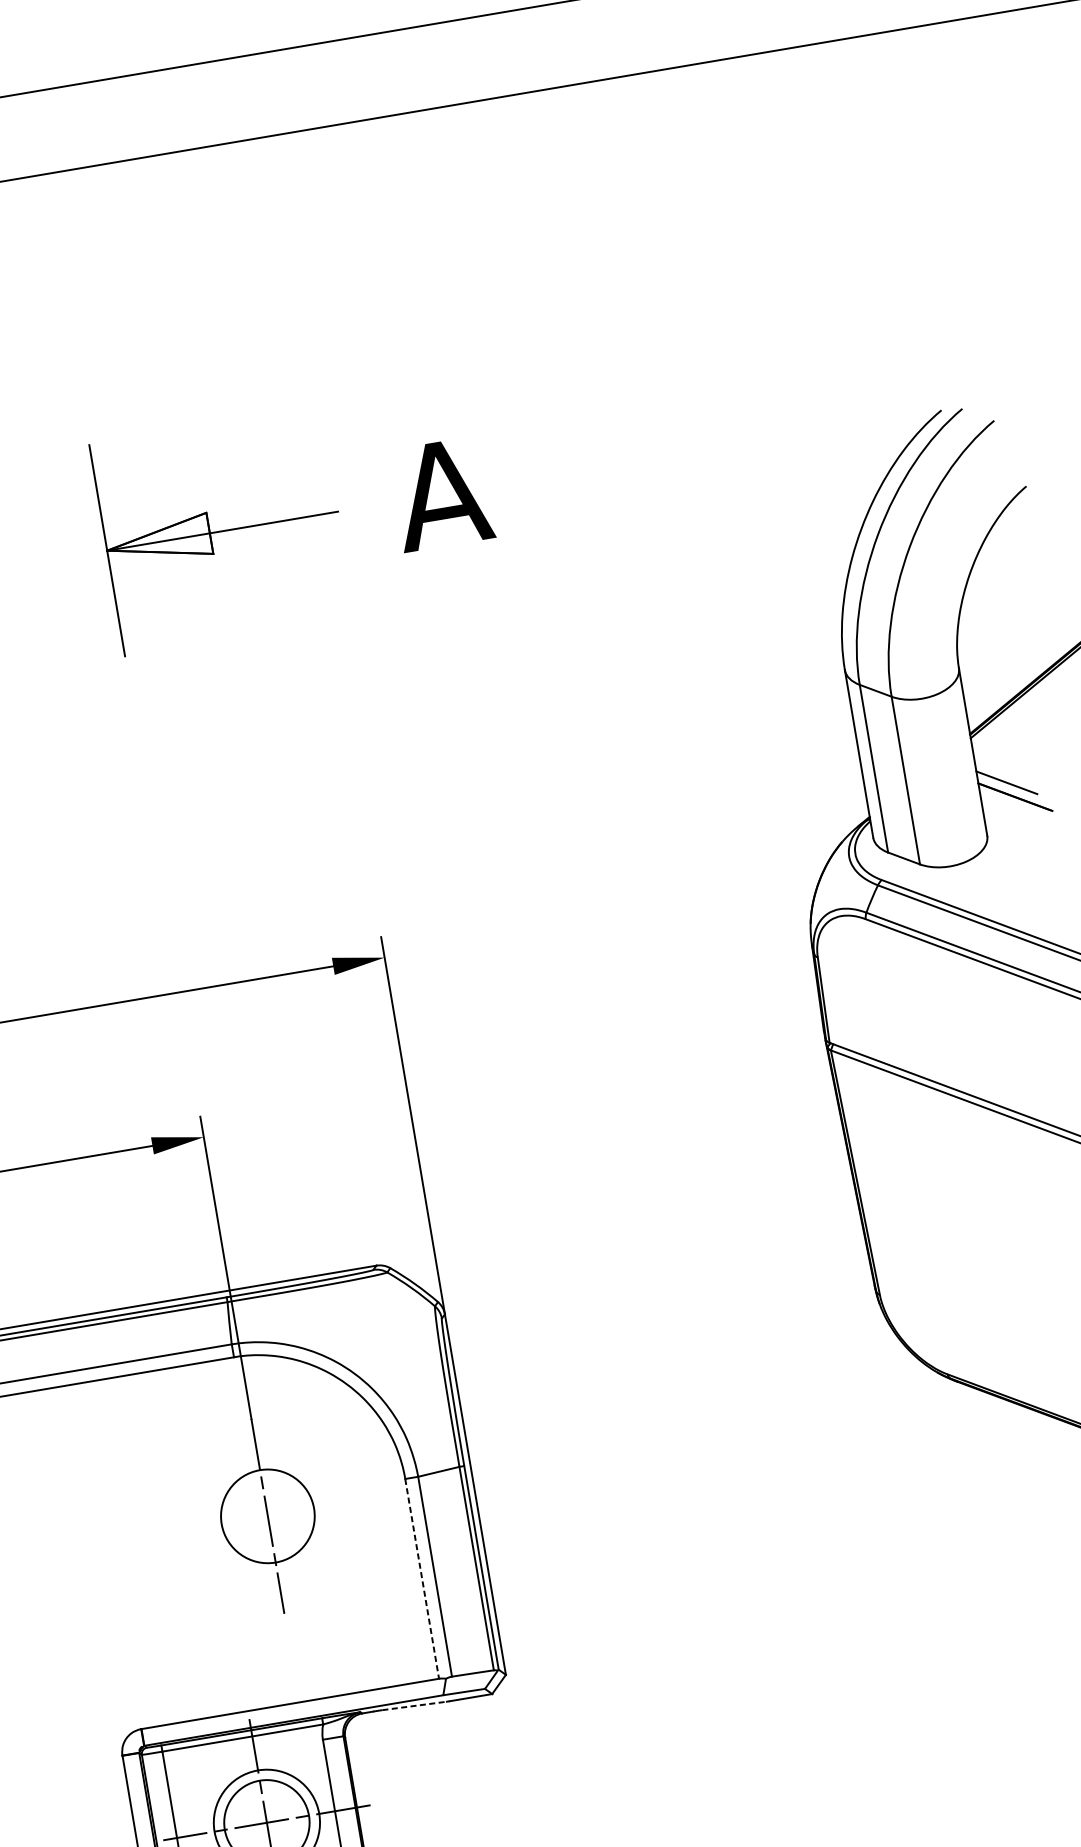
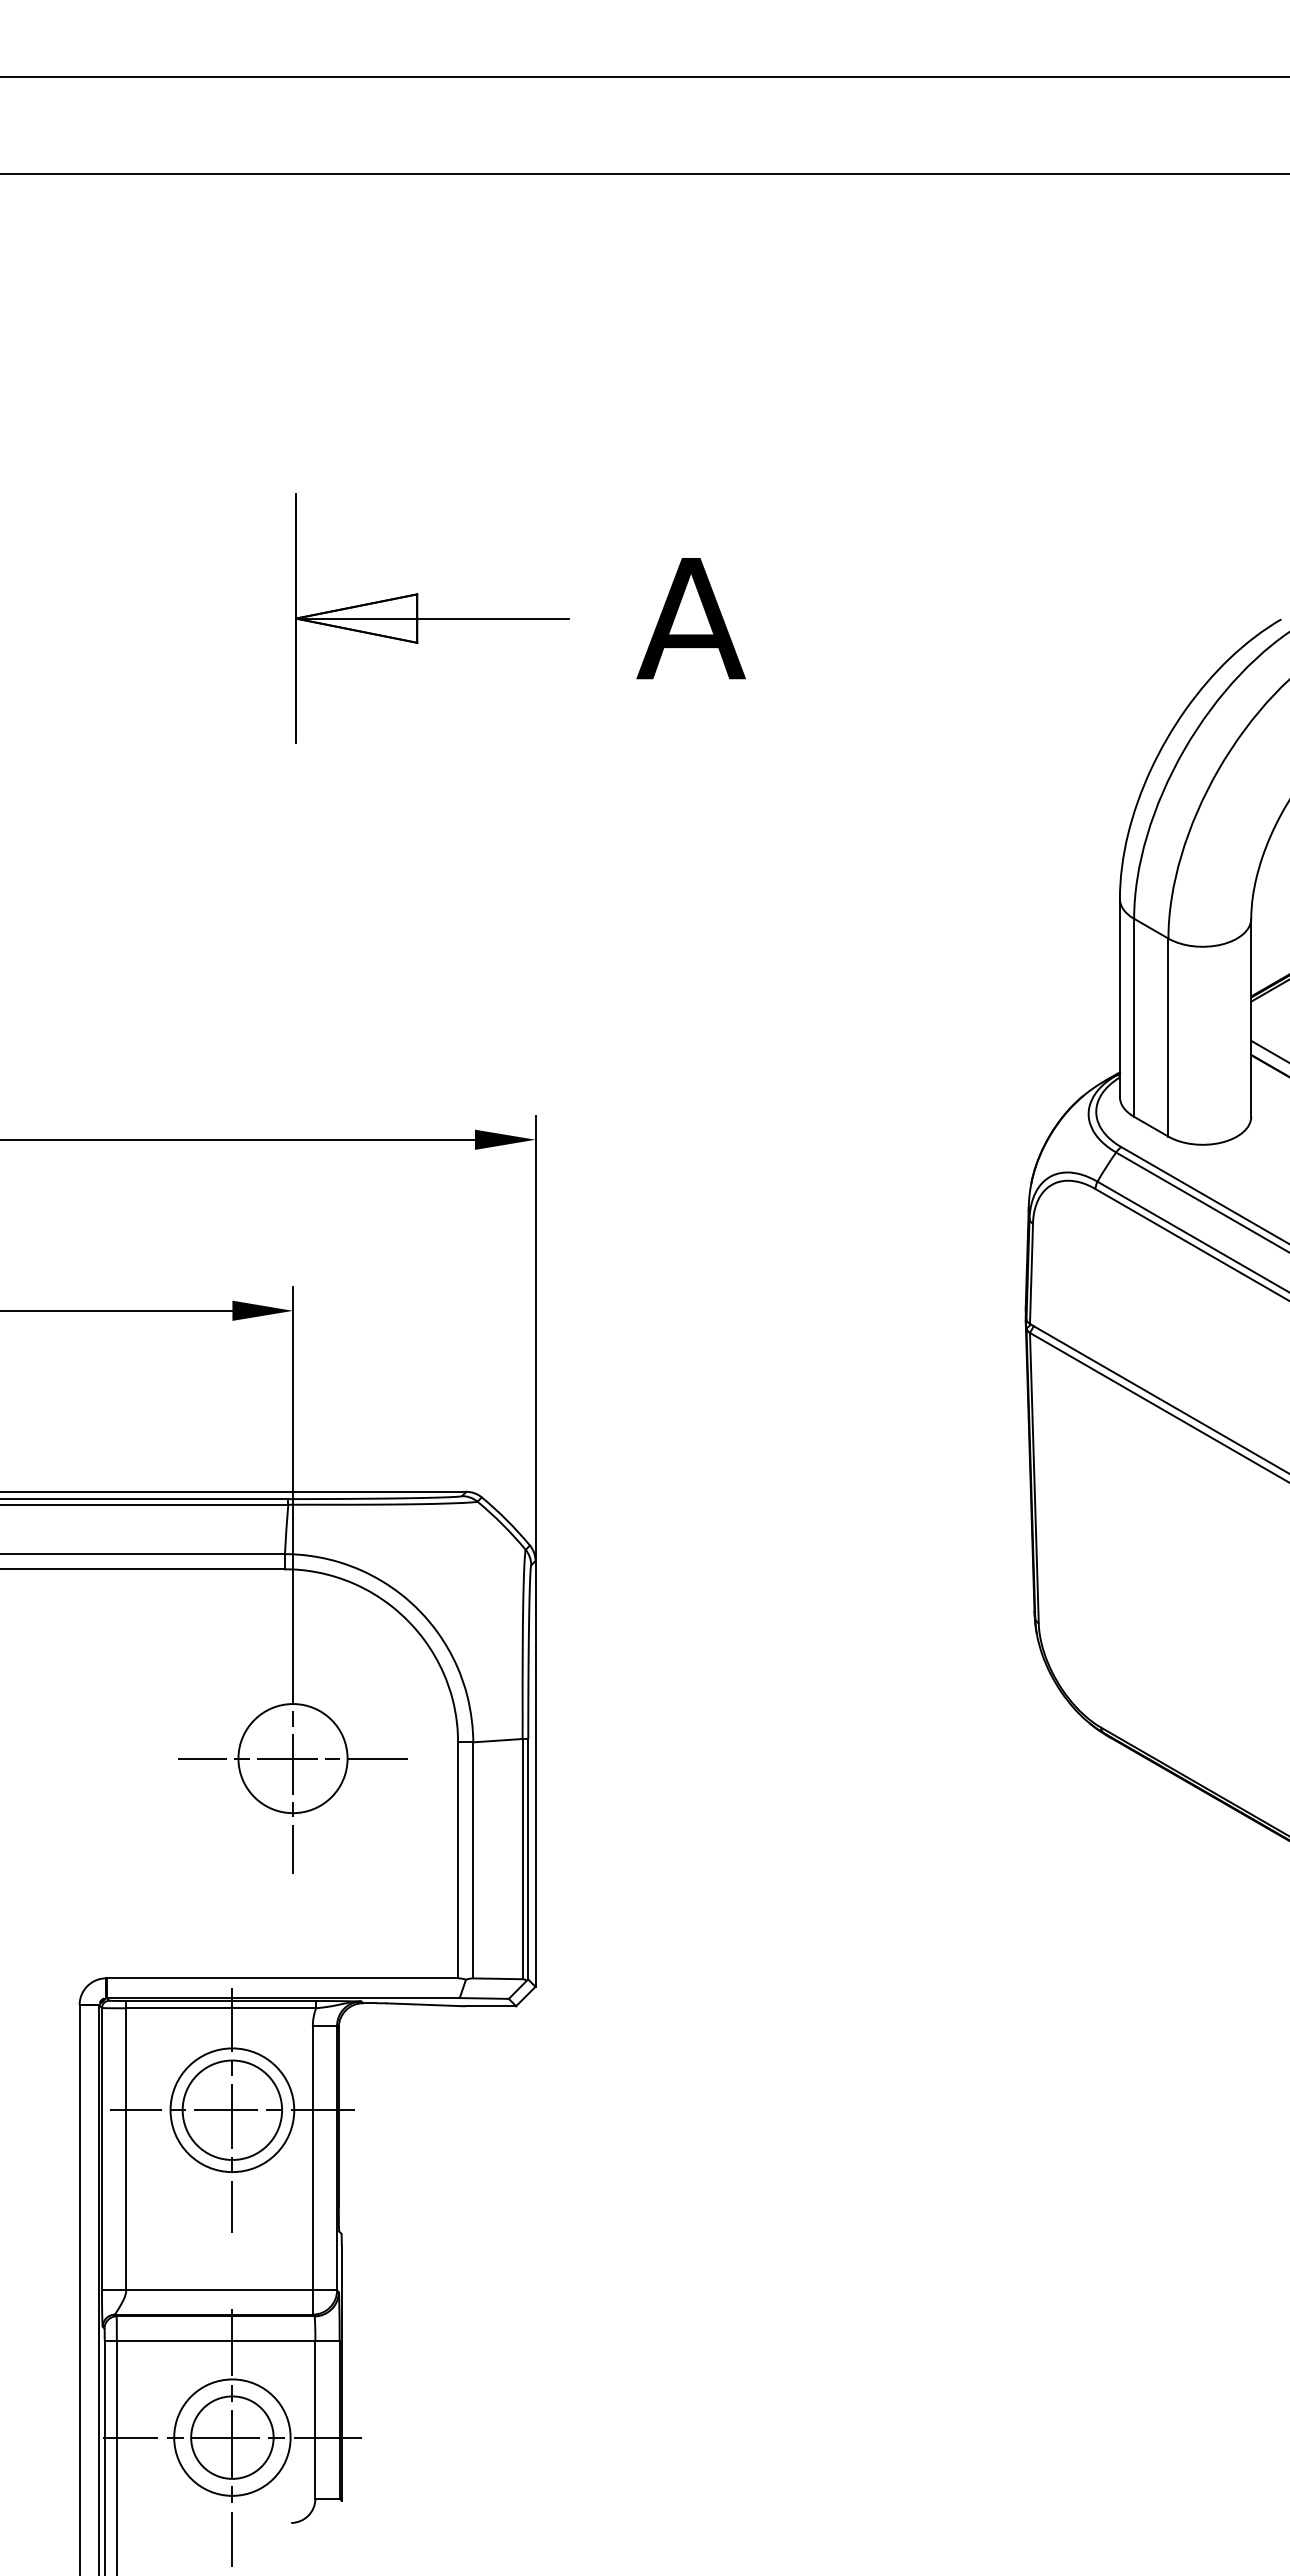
line: (267, 1516) -> (292, 1758), added
line: (422, 1578) -> (458, 1860), dashed -> solid
line: (414, 1705) -> (424, 2004), dashed -> solid

